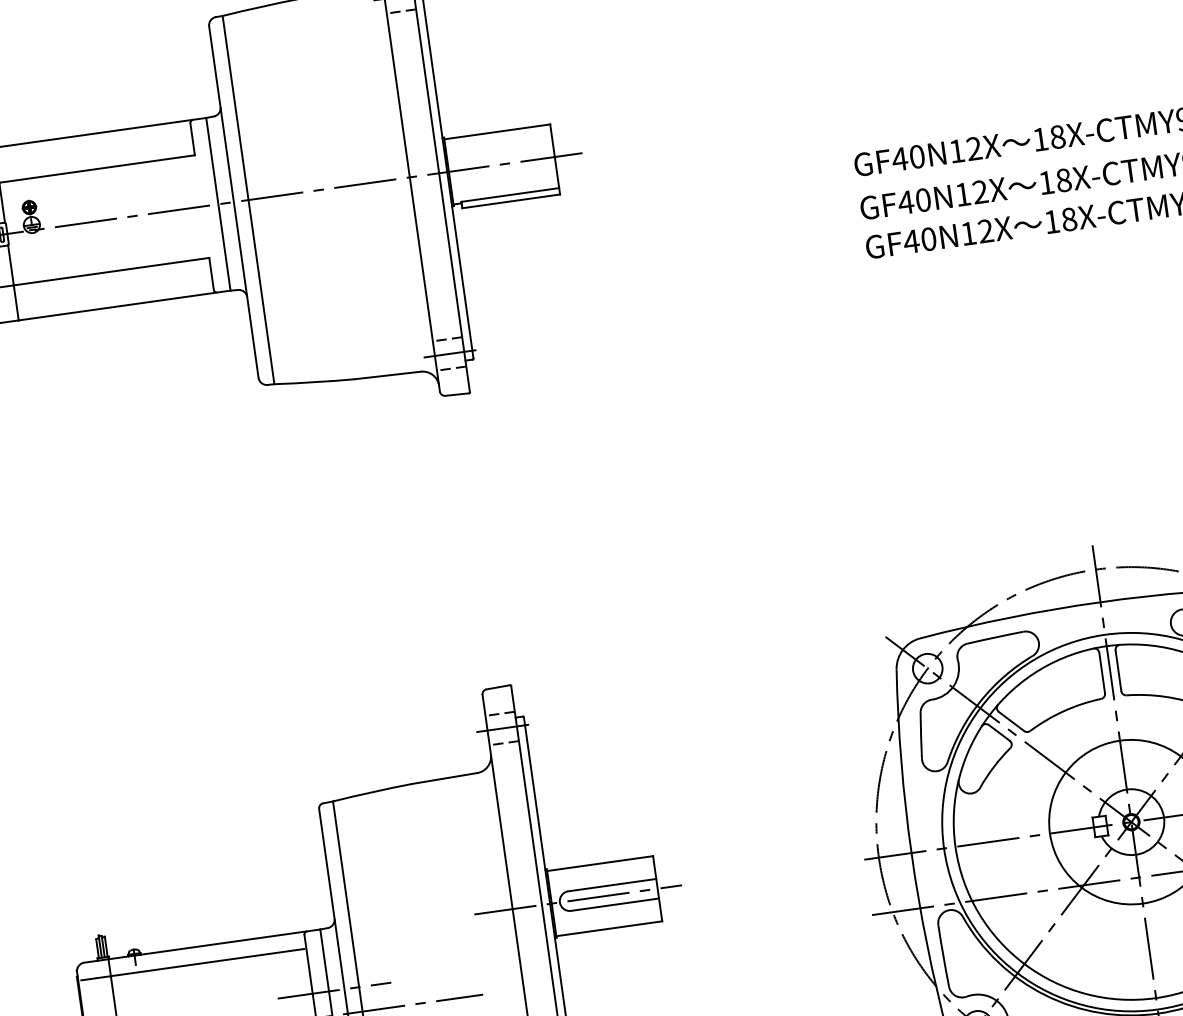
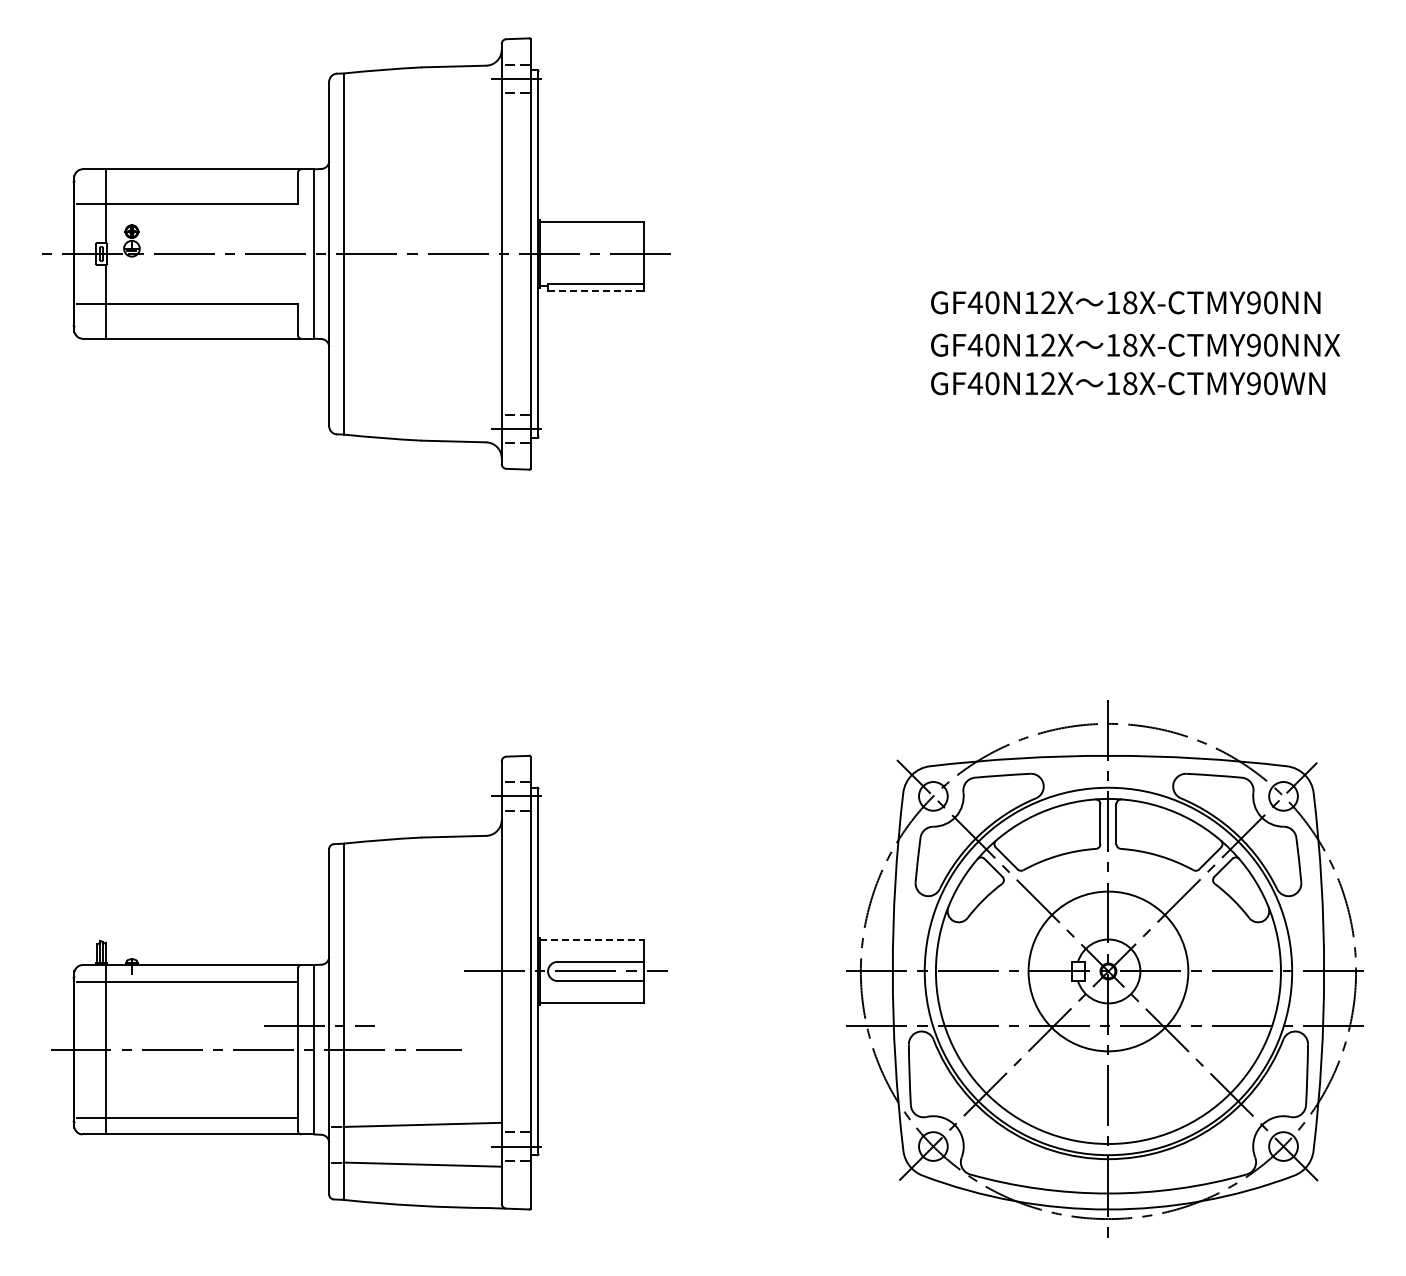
line: (511, 201) -> (596, 290), solid -> dashed
line: (600, 863) -> (592, 939), solid -> dashed

